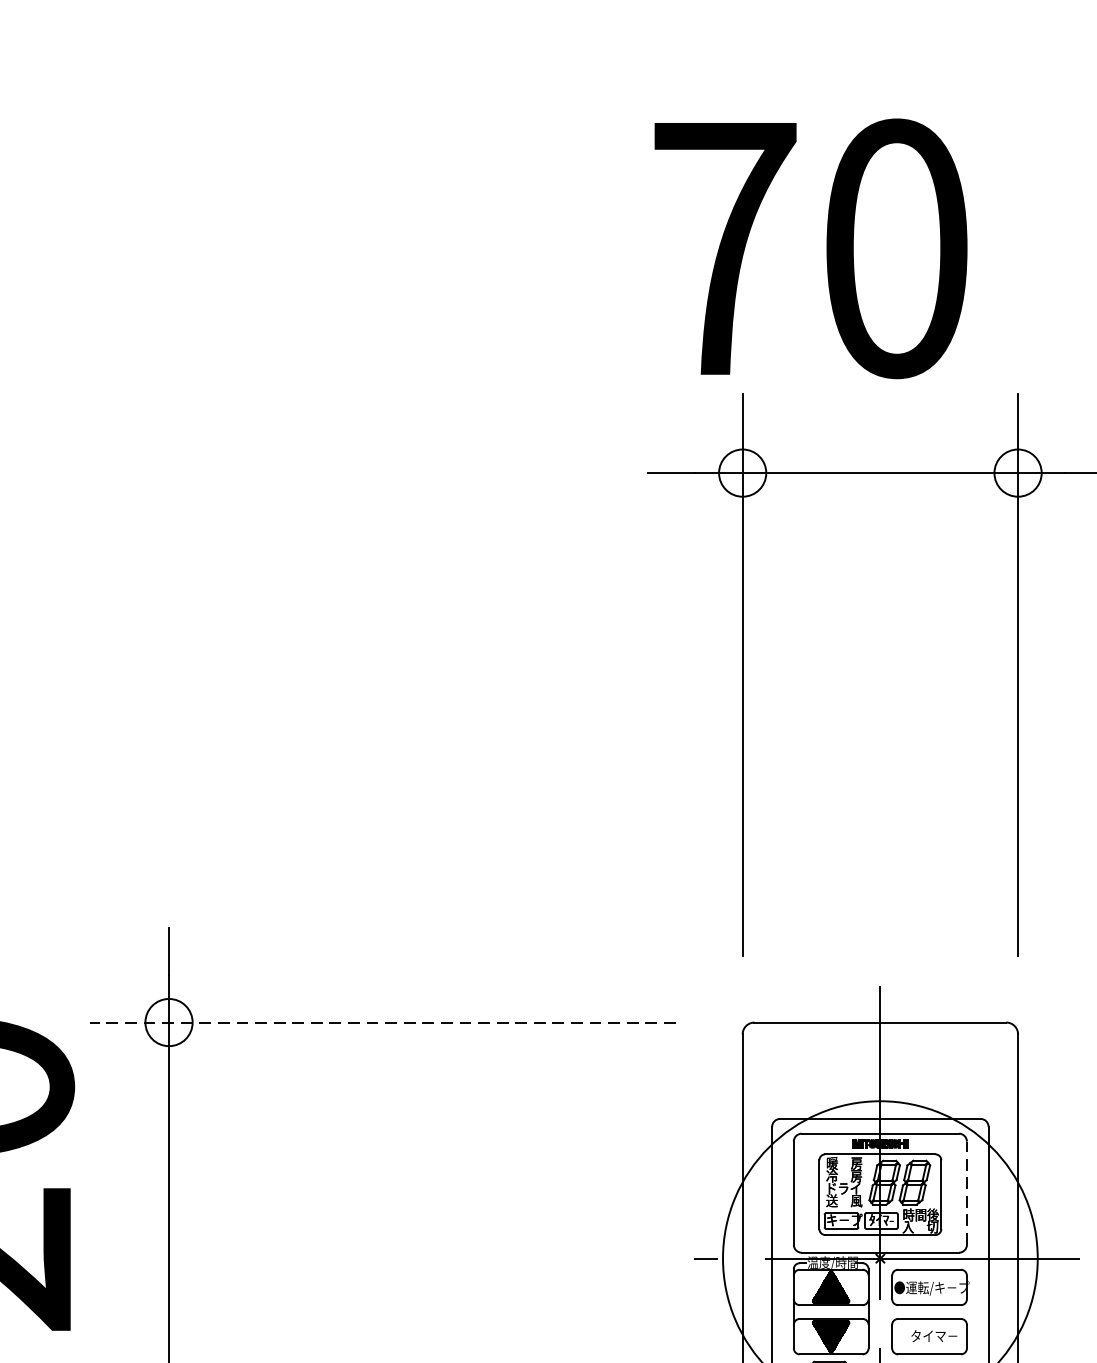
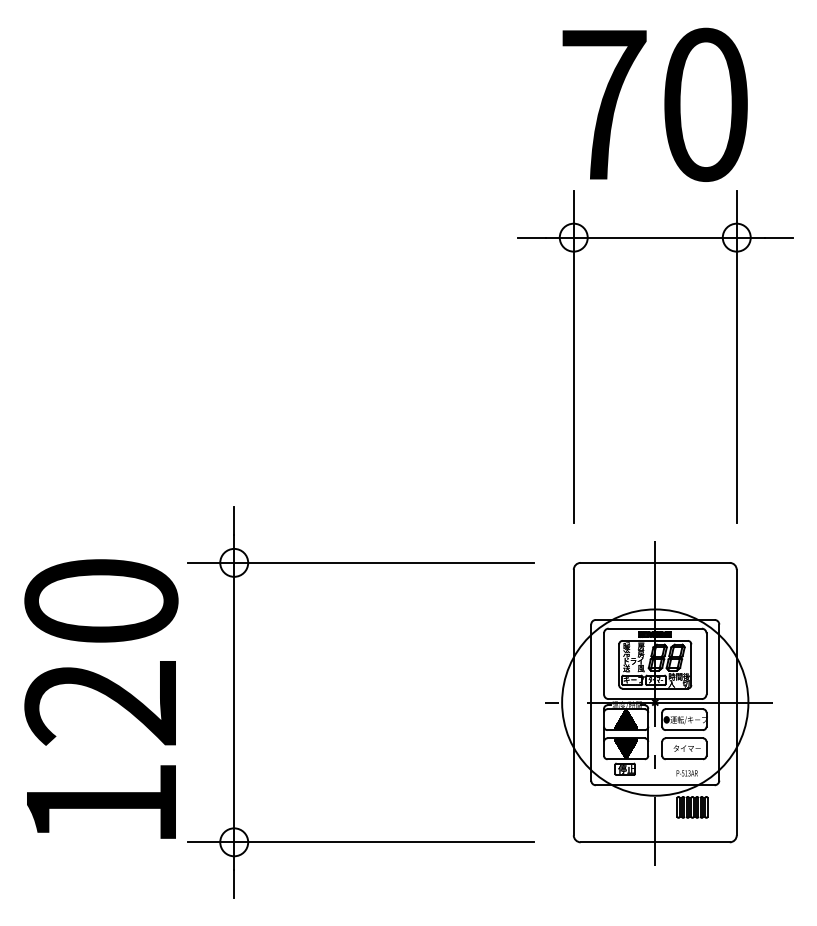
text: (809, 248) -> (654, 104), moved
line: (382, 1021) -> (360, 562), dashed -> solid
line: (966, 1192) -> (706, 663), dashed -> solid

